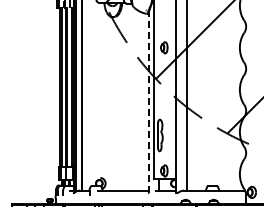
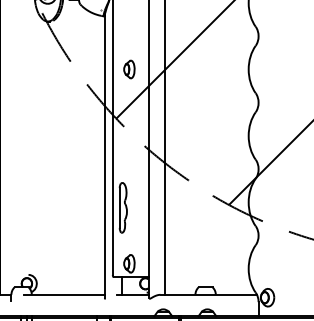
line: (148, 102) -> (104, 155), dashed -> solid

